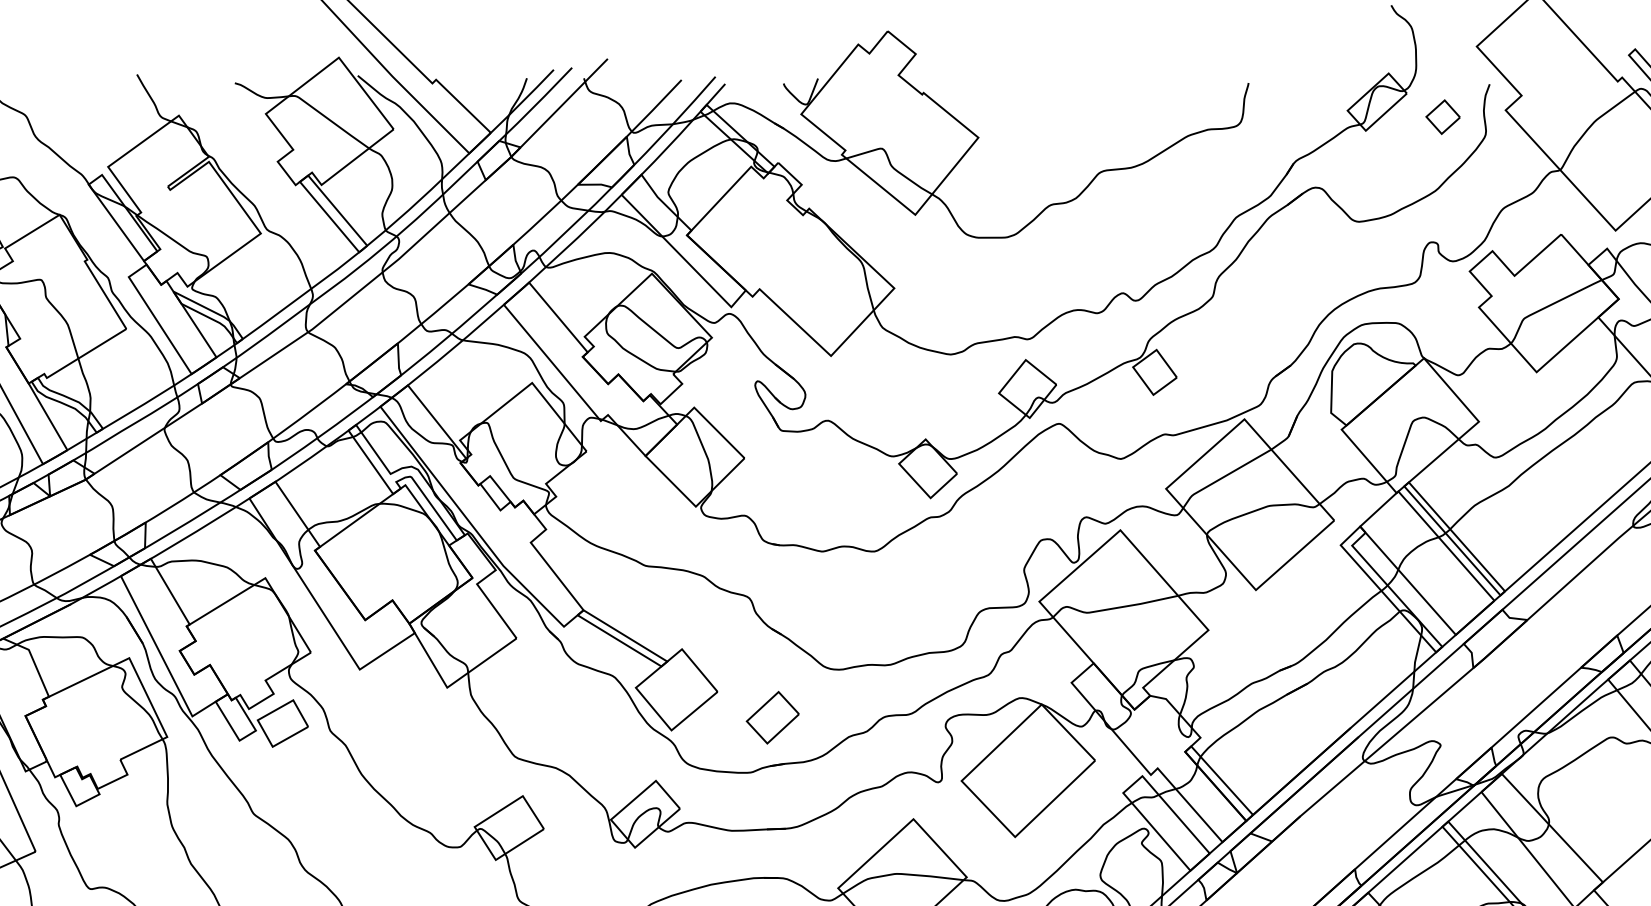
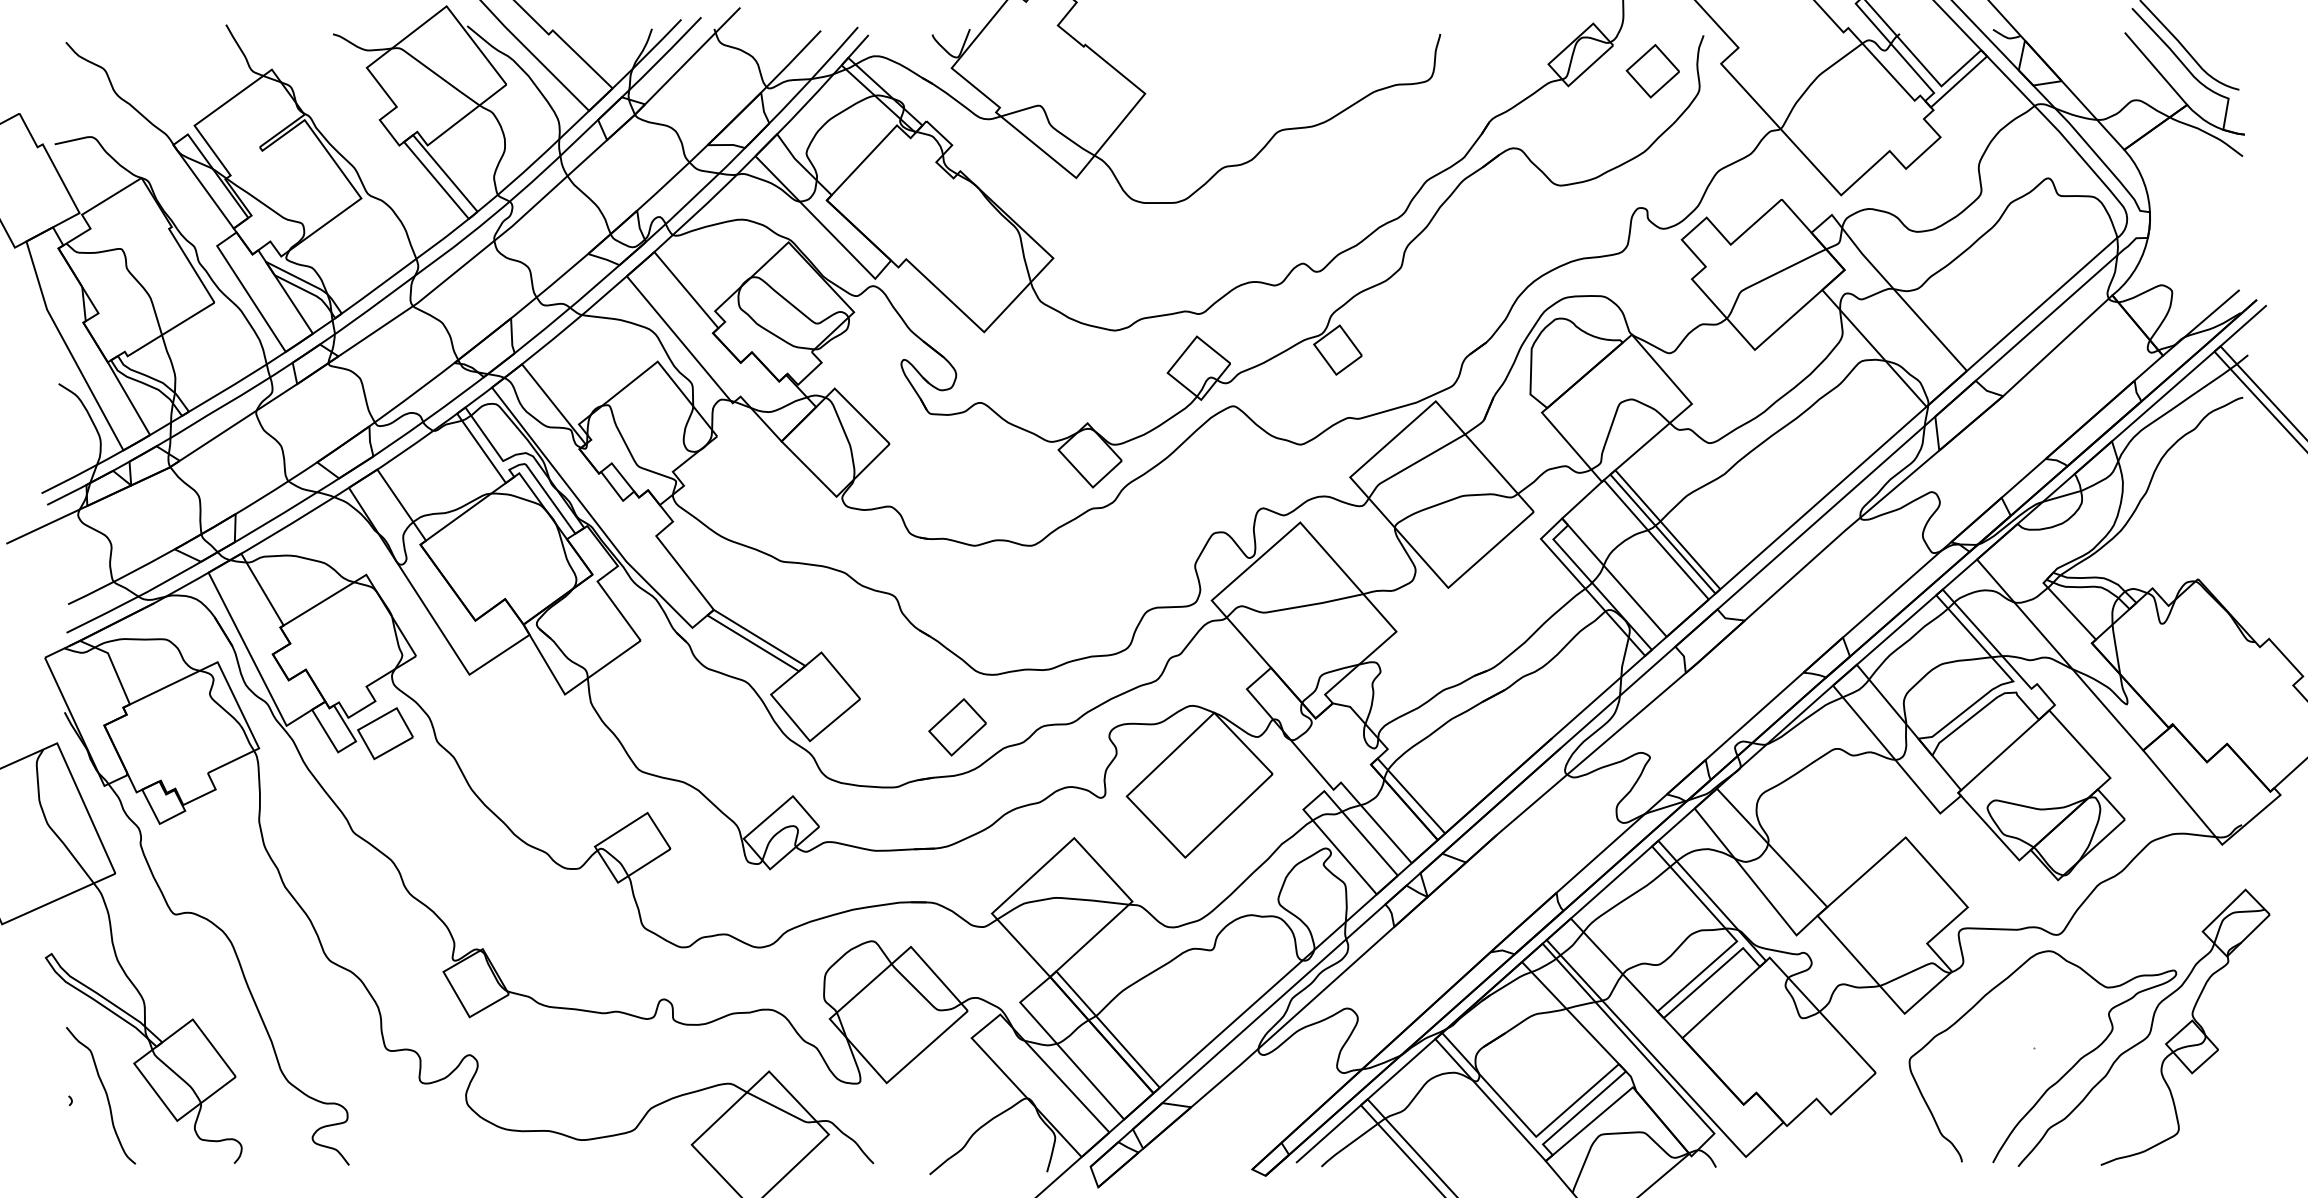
part: (1442, 117) -> (1652, 71), size x1.43
part: (772, 717) -> (957, 727), moved

